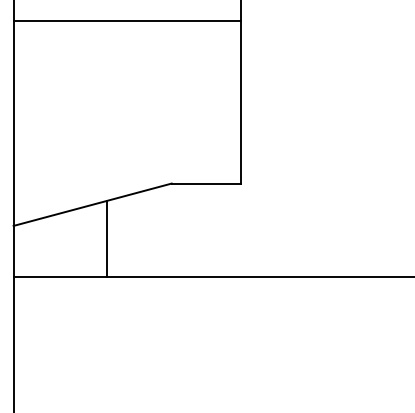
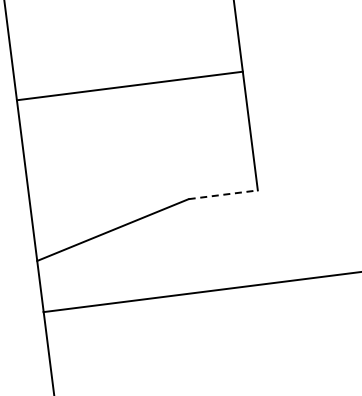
line: (127, 20) -> (129, 85), moved
line: (206, 183) -> (223, 194), solid -> dashed
line: (106, 239) -> (131, 262), removed

